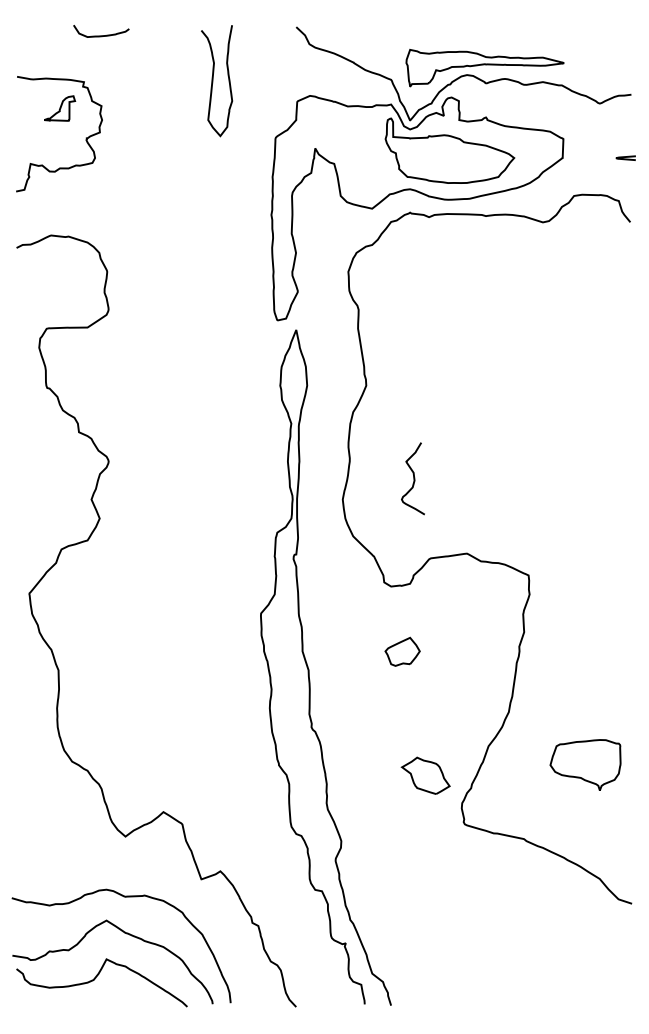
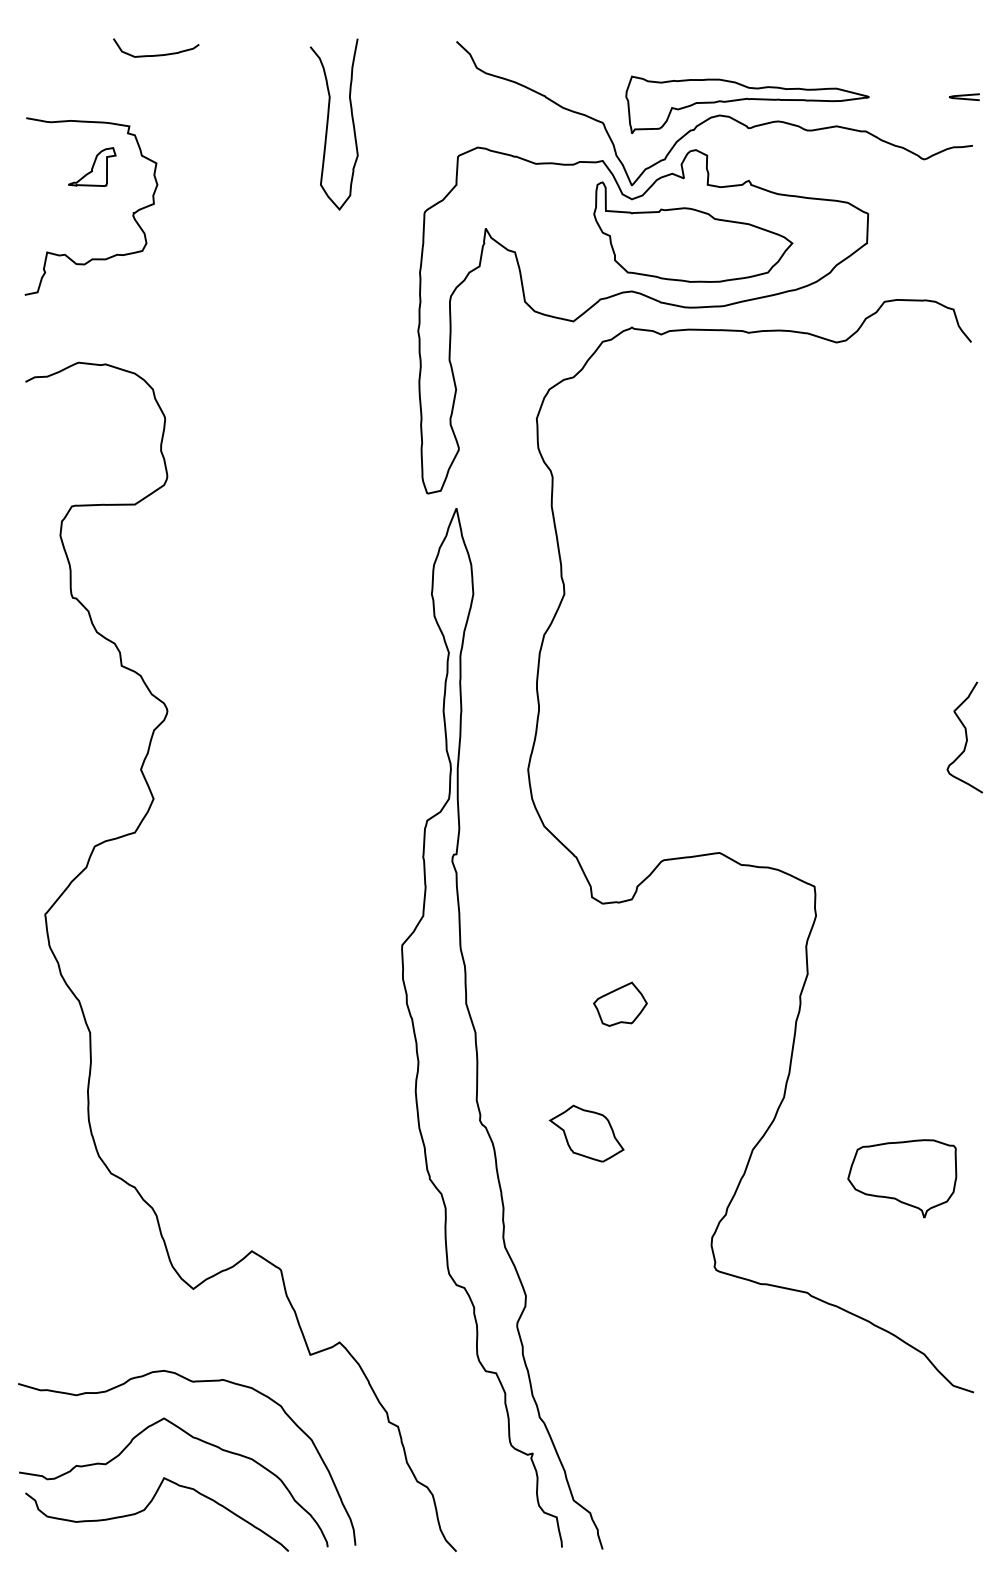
curve: (625, 157) -> (963, 96), moved
curve: (413, 478) -> (965, 737), moved
part: (425, 775) -> (586, 1133), moved

